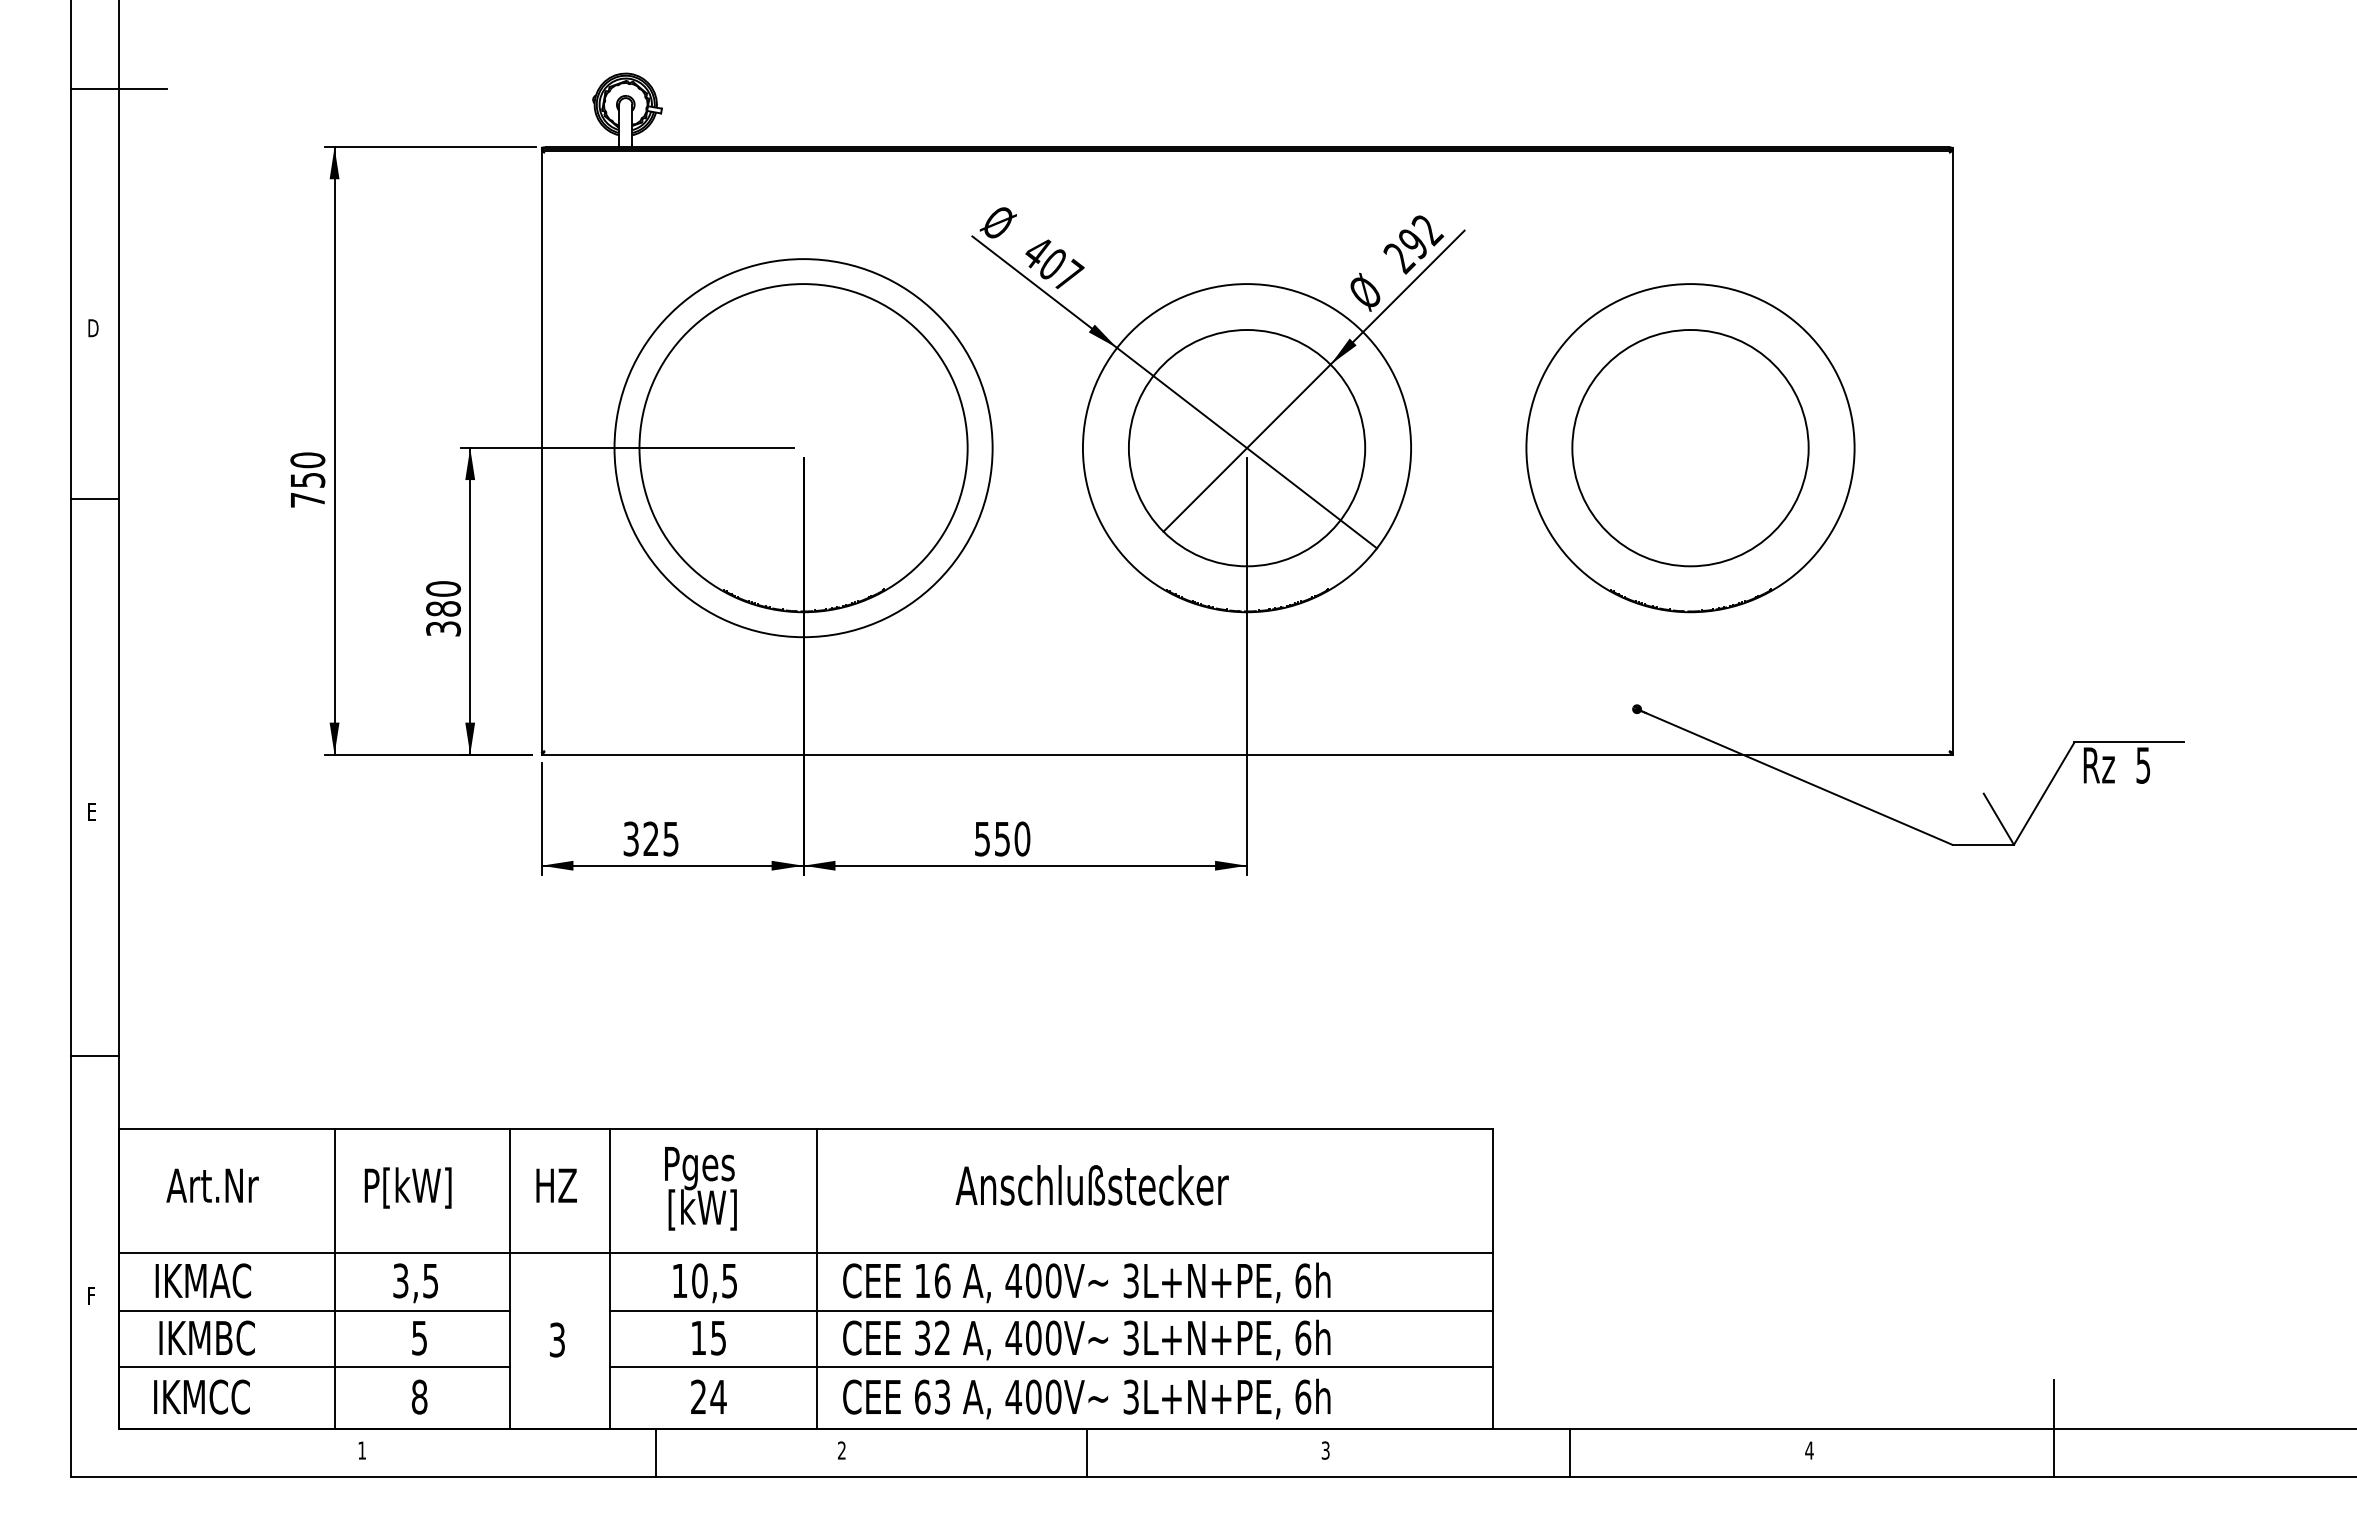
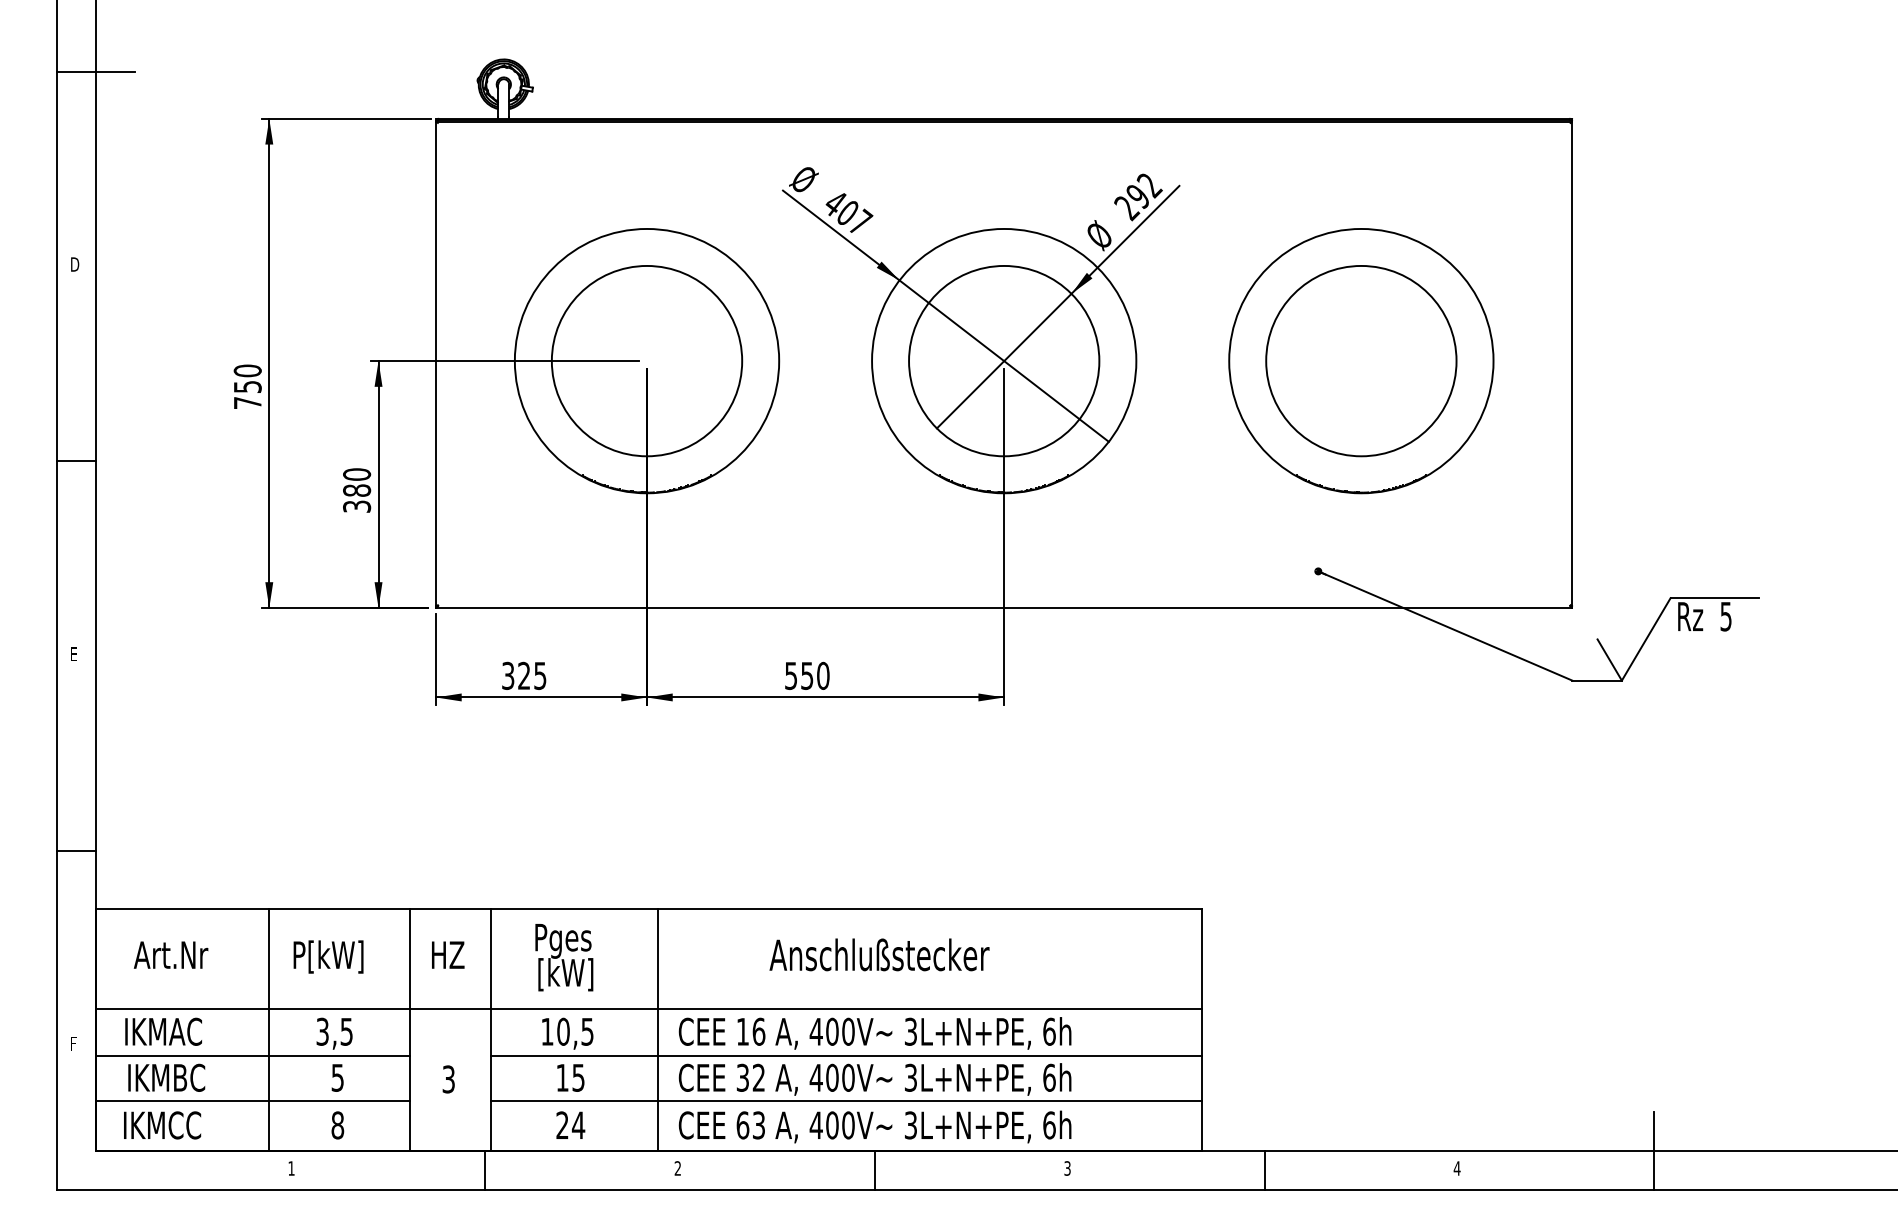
circle: (803, 448) -> (646, 361), size x0.62
line: (94, 499) -> (75, 461), moved
line: (655, 1452) -> (485, 1170), moved

